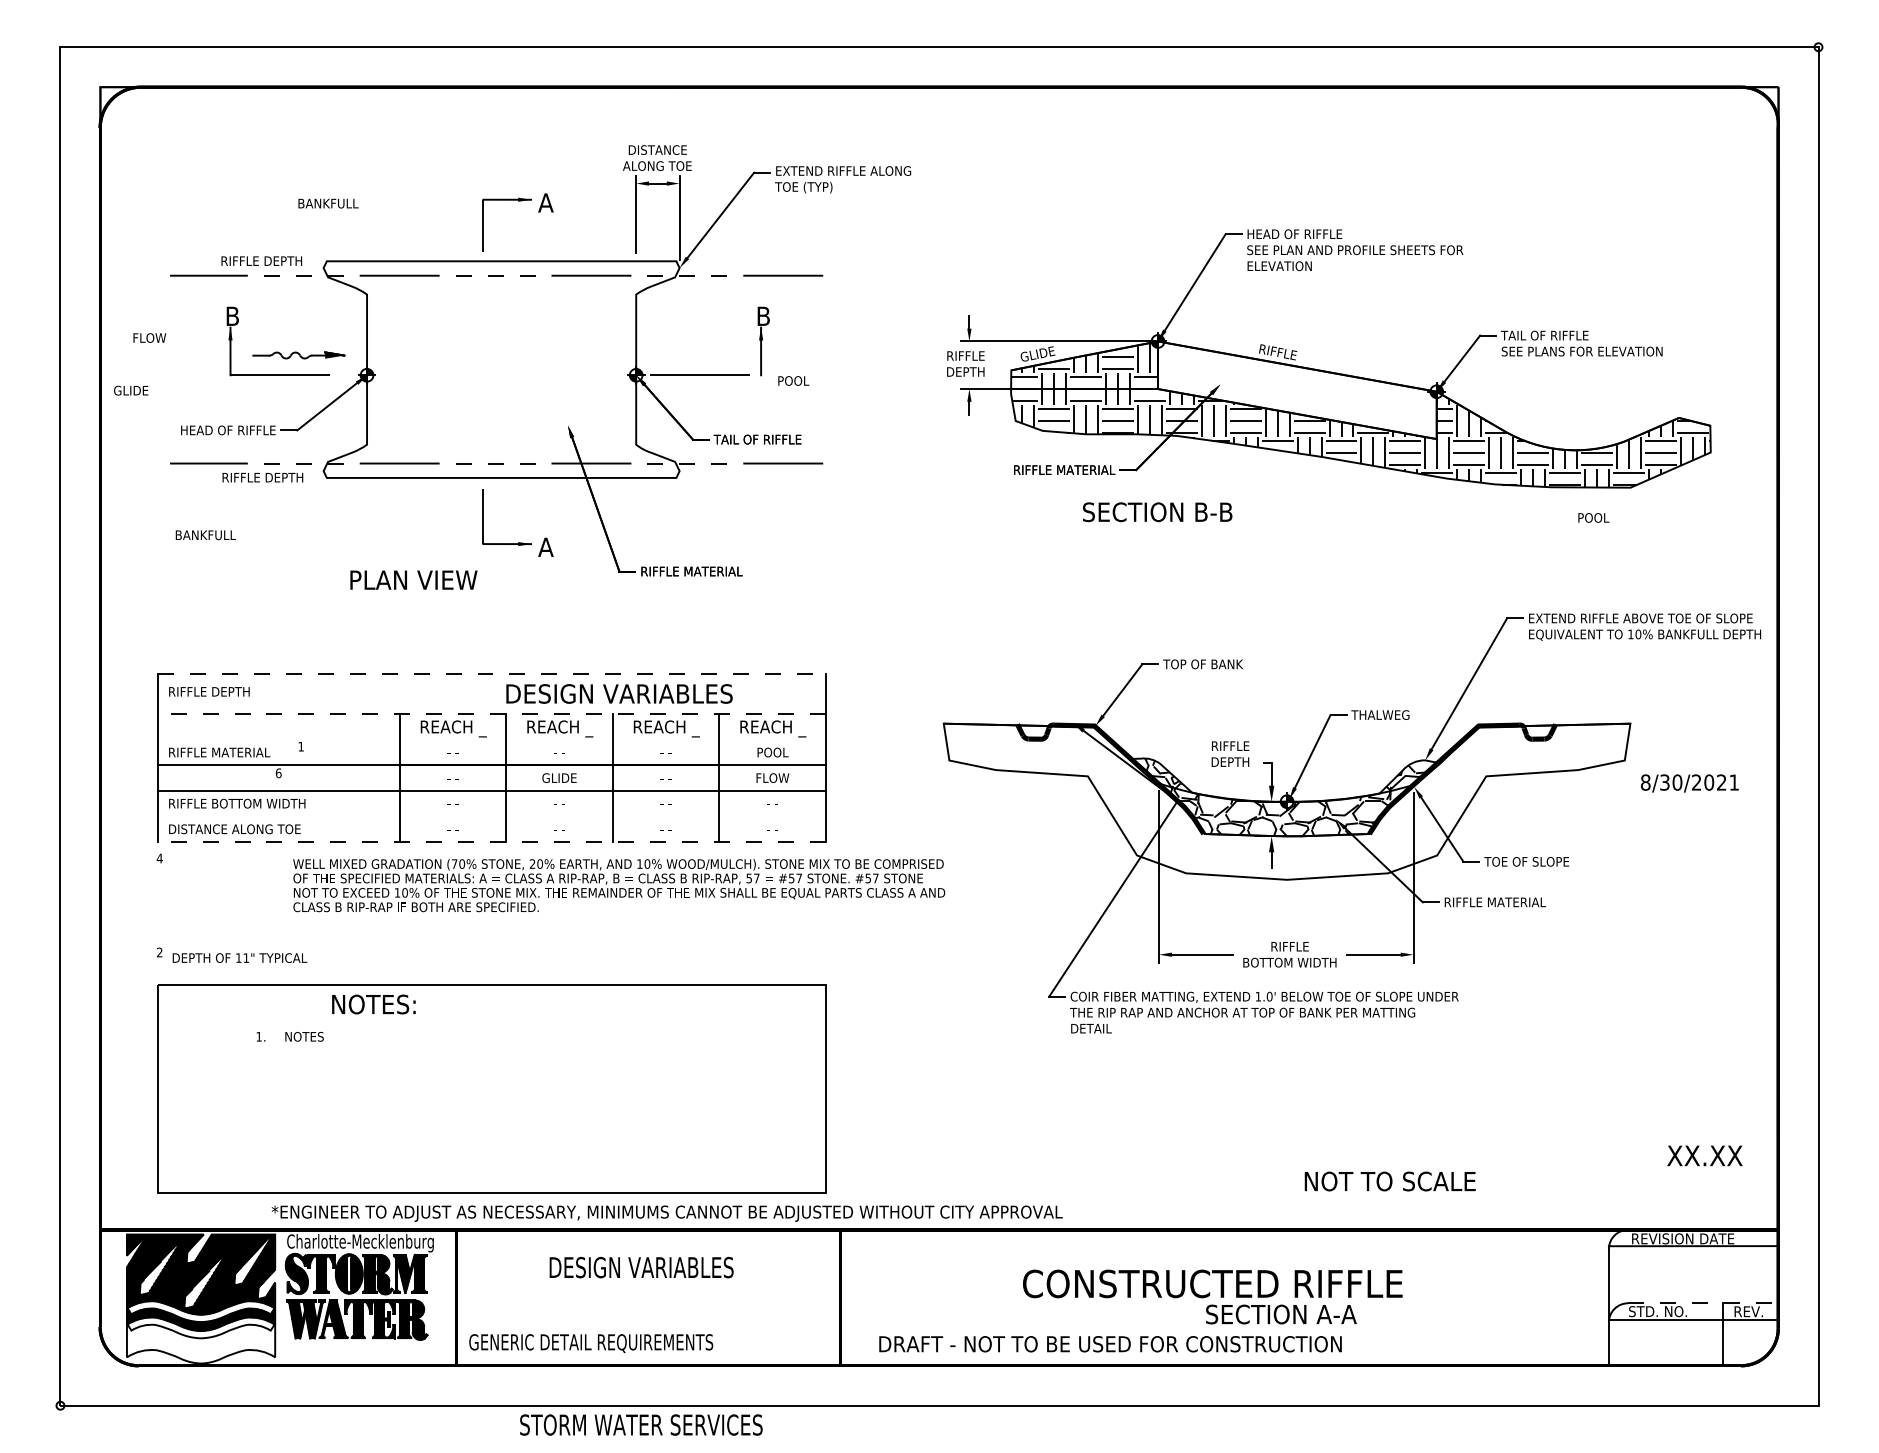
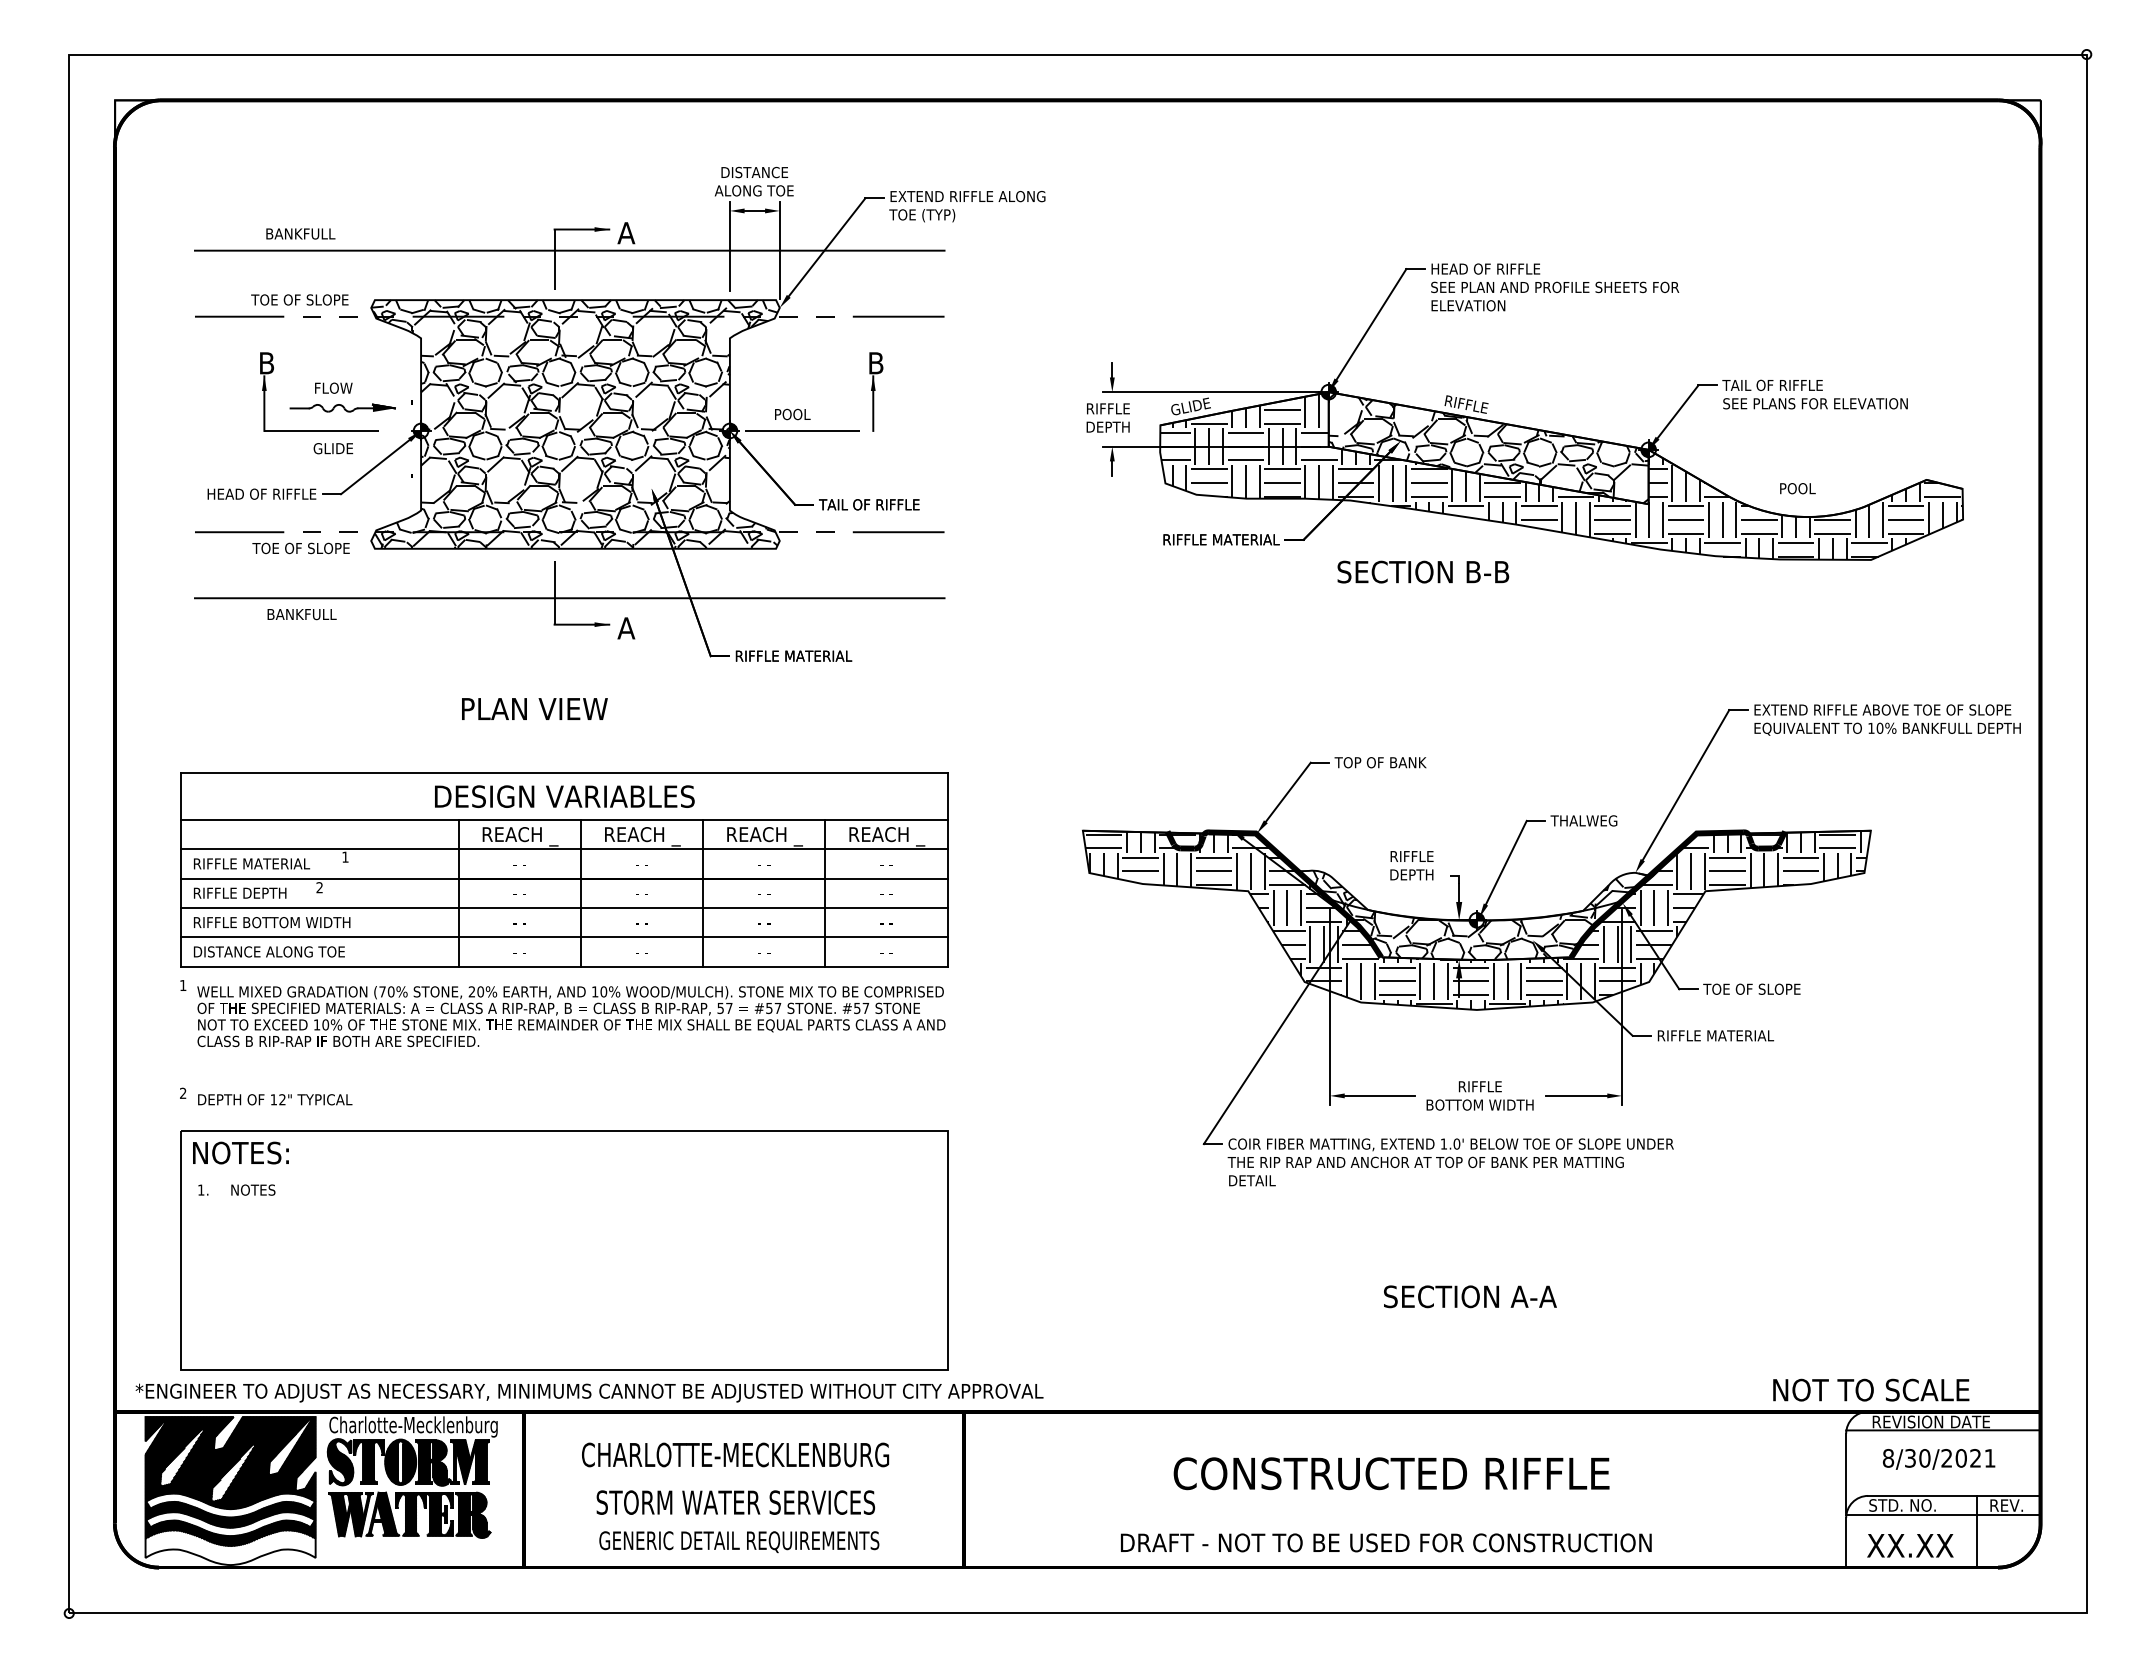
text: (328, 203) -> (300, 233), moved
line: (496, 218) -> (569, 250), added
text: (261, 260) -> (299, 299), RIFFLE DEPTH -> TOE OF SLOPE
text: (149, 337) -> (333, 387), moved
hatch: (500, 369) -> (574, 424), added
text: (793, 380) -> (792, 414), moved
text: (131, 390) -> (333, 448), moved
hatch: (1297, 390) -> (1488, 448), added
text: (261, 477) -> (300, 548), RIFFLE DEPTH -> TOE OF SLOPE
text: (1157, 511) -> (1423, 571), moved
text: (1593, 517) -> (1797, 488), moved
line: (496, 521) -> (569, 598), added
text: (205, 535) -> (301, 614), moved
text: (413, 579) -> (534, 708), moved
line: (492, 673) -> (564, 773), dashed -> solid
text: (209, 691) -> (240, 892), moved
text: (619, 693) -> (564, 796), moved
line: (491, 713) -> (563, 819), dashed -> solid
line: (492, 740) -> (564, 849), added
text: (772, 752) -> (886, 863), POOL -> - -
text: (278, 773) -> (319, 887), 6 -> 2
text: (559, 777) -> (641, 892), GLIDE -> - -
text: (772, 777) -> (886, 892), FLOW -> - -
text: (1690, 783) -> (1939, 1459), moved
hatch: (1285, 801) -> (1475, 920), added
line: (492, 816) -> (564, 937), added
line: (491, 841) -> (563, 966), dashed -> solid
text: (159, 858) -> (182, 985), 4 -> 1
text: (619, 885) -> (571, 1016), moved
text: (246, 957) -> (282, 1099), 11" -> 12"
text: (373, 1004) -> (240, 1152), moved
text: (289, 1036) -> (236, 1189), moved
text: (1705, 1155) -> (1910, 1545), moved
text: (1390, 1180) -> (1871, 1389), moved
text: (667, 1213) -> (589, 1392), moved
text: (641, 1267) -> (735, 1454), DESIGN VARIABLES -> CHARLOTTE-MECKLENBURG
line: (1704, 1302) -> (1955, 1495), dashed -> solid
text: (1281, 1314) -> (1470, 1296), moved
hatch: (200, 1336) -> (230, 1533), added
text: (591, 1343) -> (739, 1541), moved
text: (1110, 1343) -> (1386, 1542), moved
text: (641, 1424) -> (735, 1502), moved

